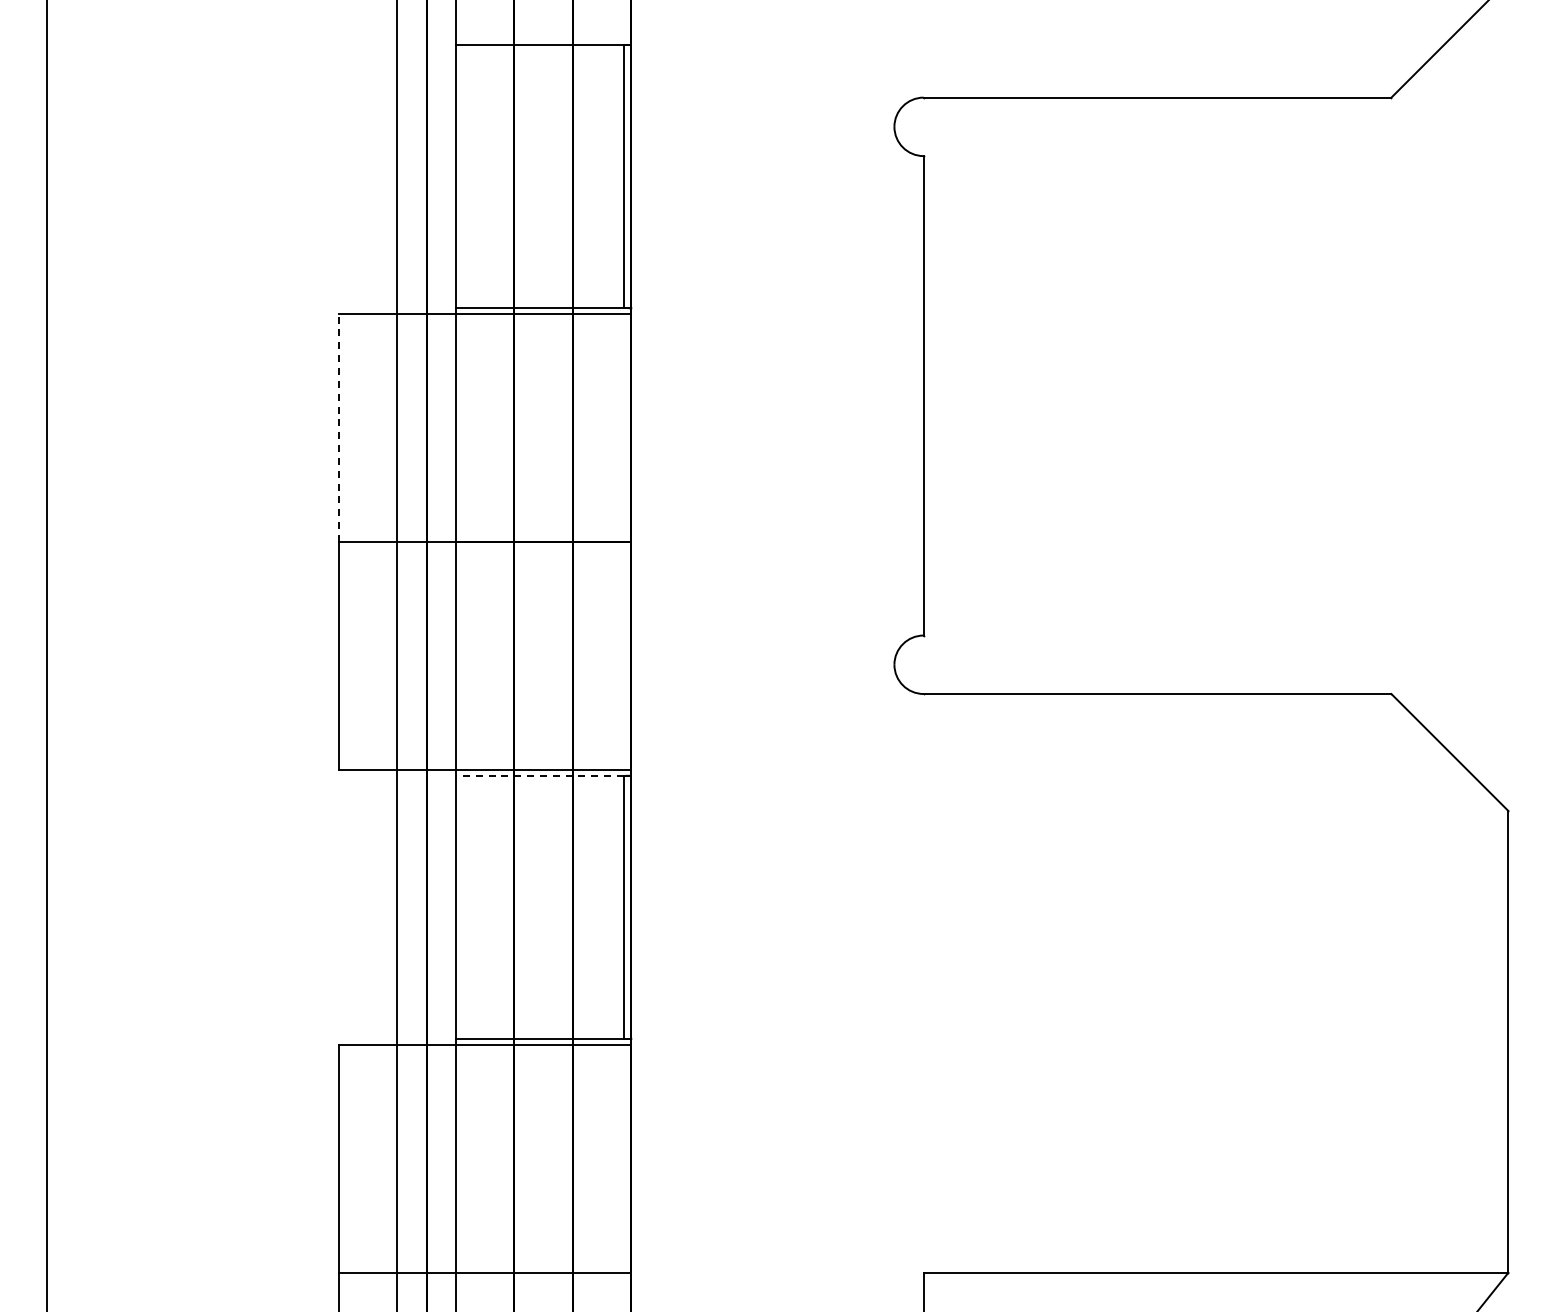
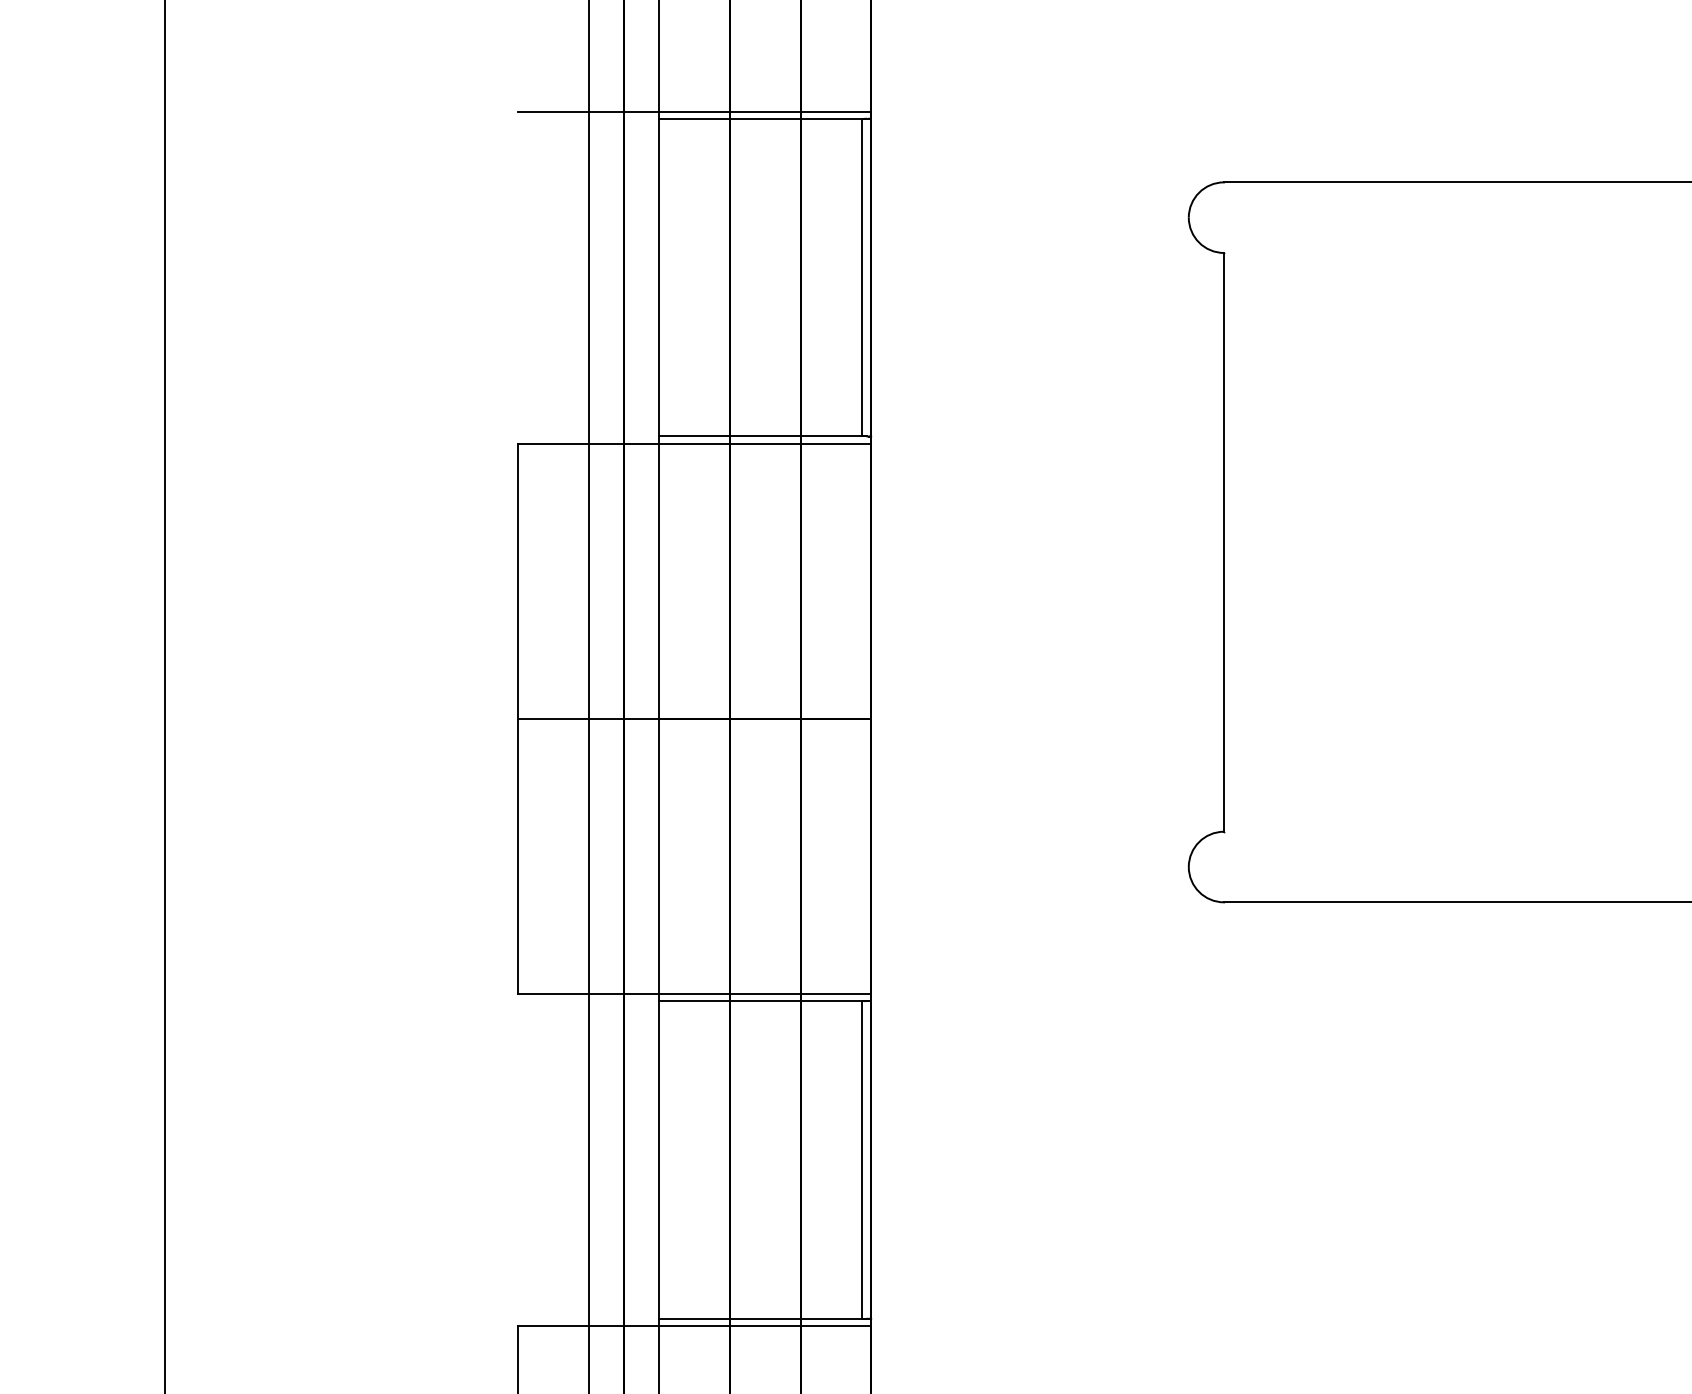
line: (484, 39) -> (693, 112), added
line: (338, 427) -> (517, 580), dashed -> solid
line: (539, 775) -> (760, 1000), dashed -> solid

